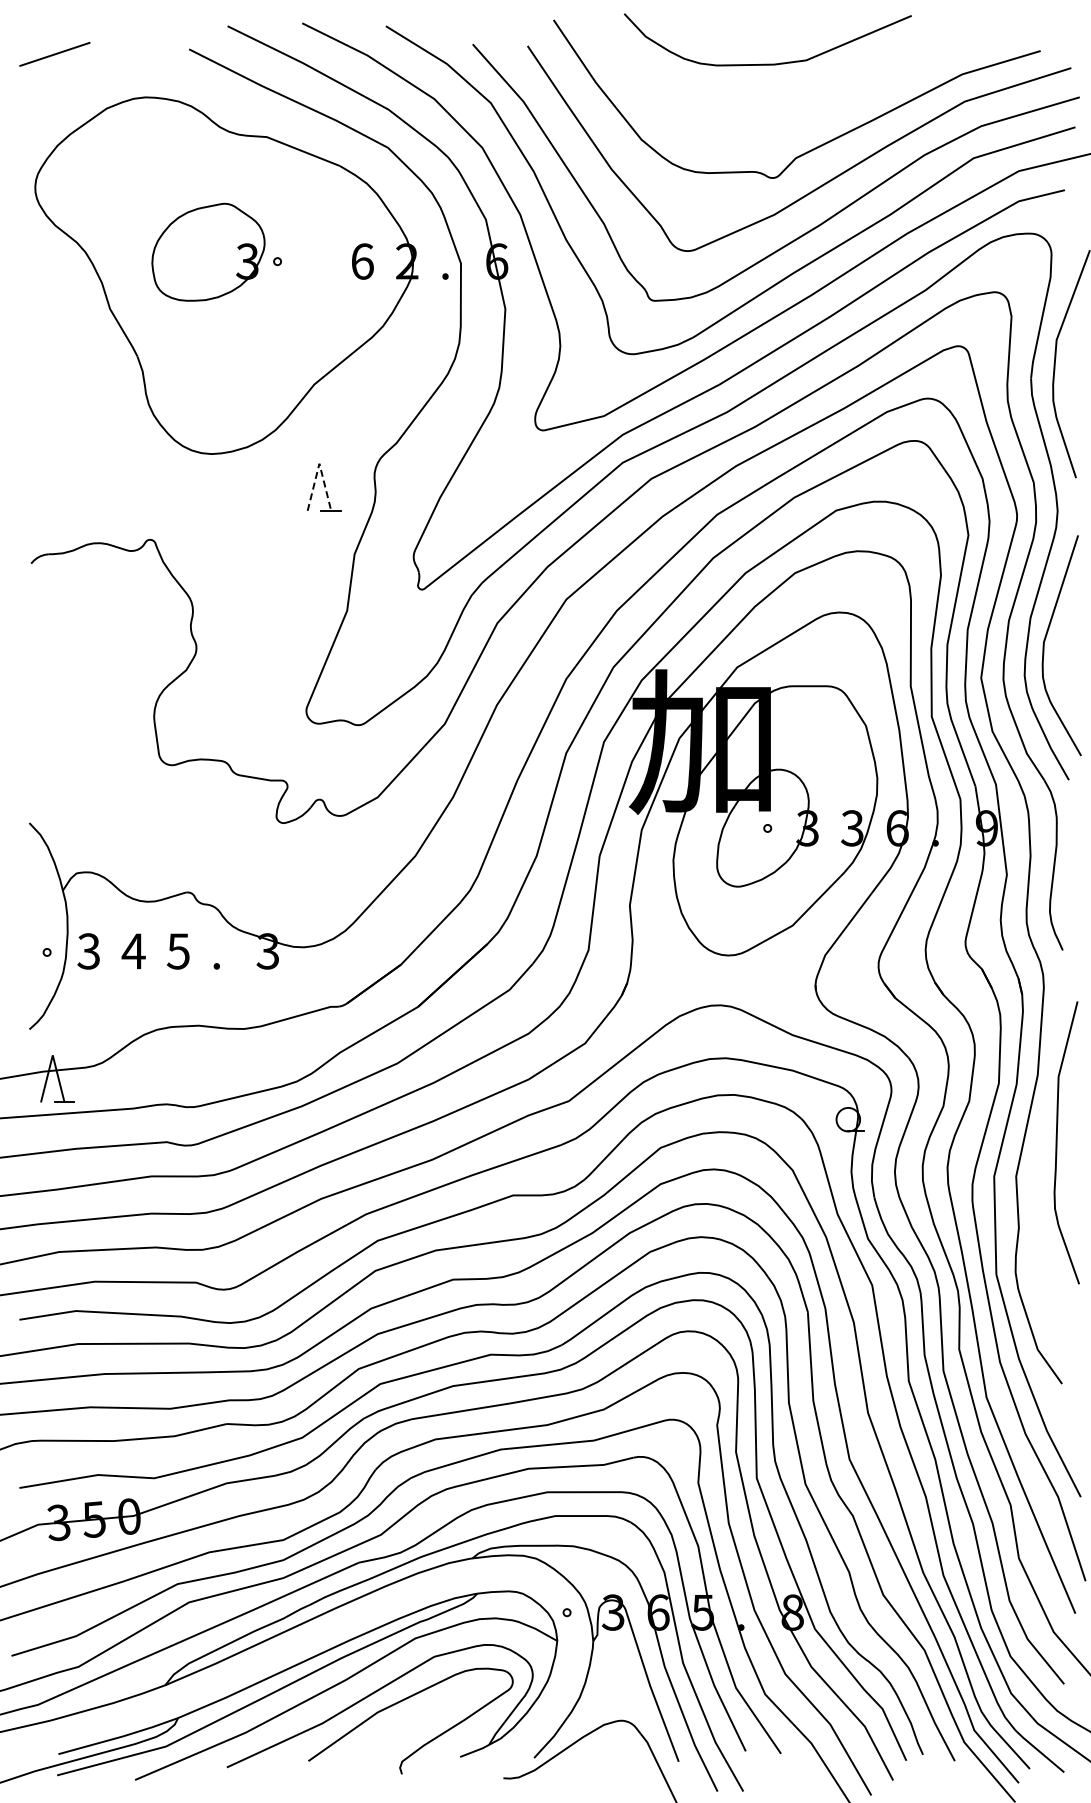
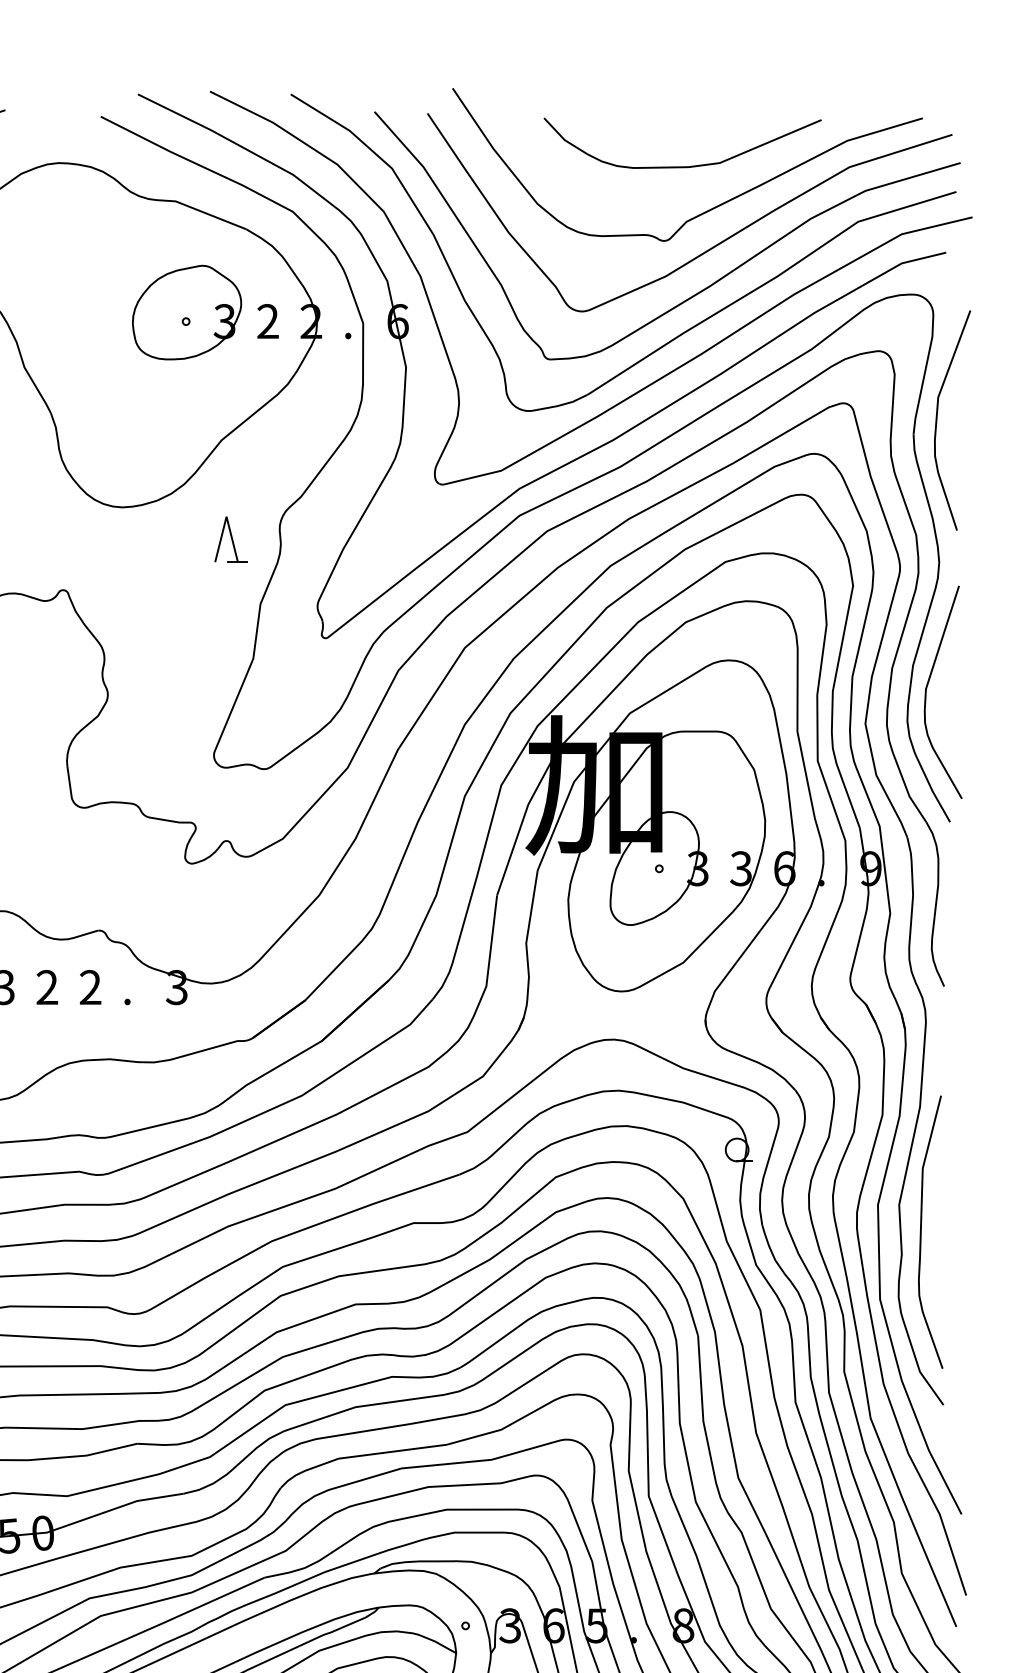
curve: (767, 63) -> (682, 166), moved
part: (208, 251) -> (187, 311), moved
text: (362, 261) -> (268, 321), 6 -> 2
line: (319, 463) -> (226, 516), dashed -> solid
text: (133, 951) -> (47, 987), 4 -> 2
text: (178, 951) -> (90, 987), 5 -> 2
curve: (1057, 1142) -> (921, 1231), moved

